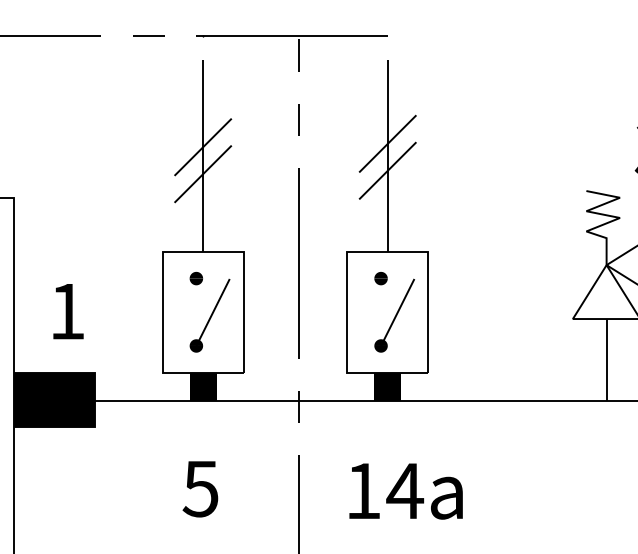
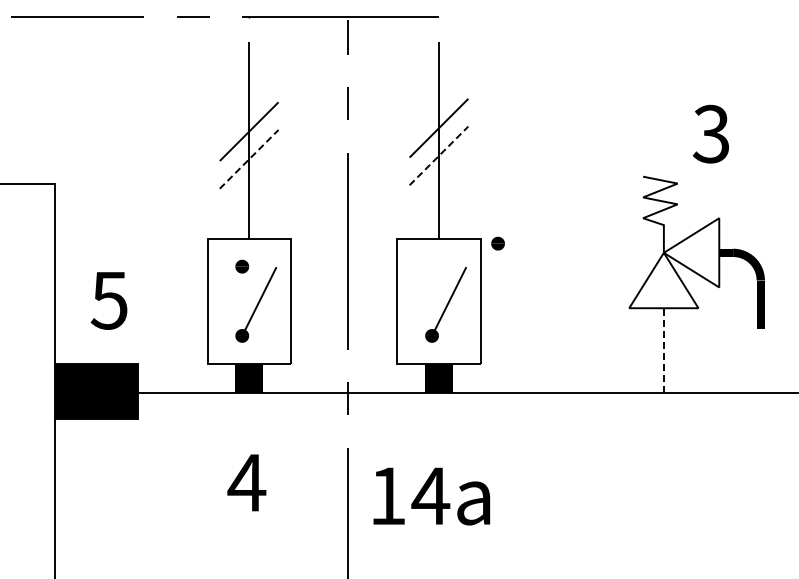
line: (388, 170) -> (439, 155), solid -> dashed
line: (203, 174) -> (249, 159), solid -> dashed
part: (380, 278) -> (497, 243), moved
text: (66, 311) -> (108, 300), 1 -> 5
line: (606, 359) -> (663, 349), solid -> dashed
text: (200, 489) -> (246, 483), 5 -> 4
text: (405, 491) -> (431, 496), moved

